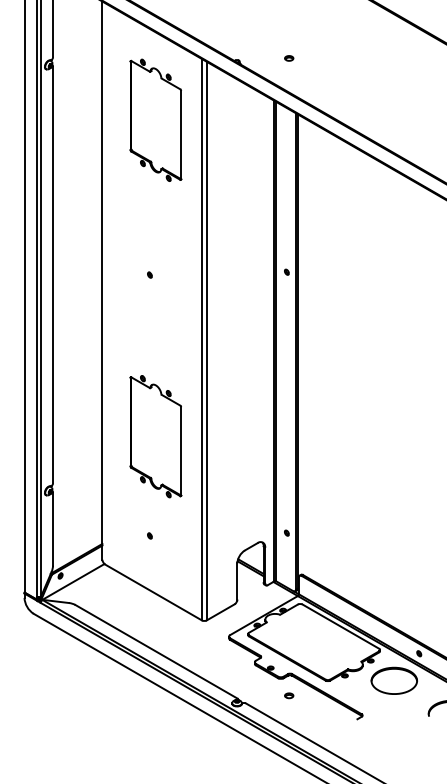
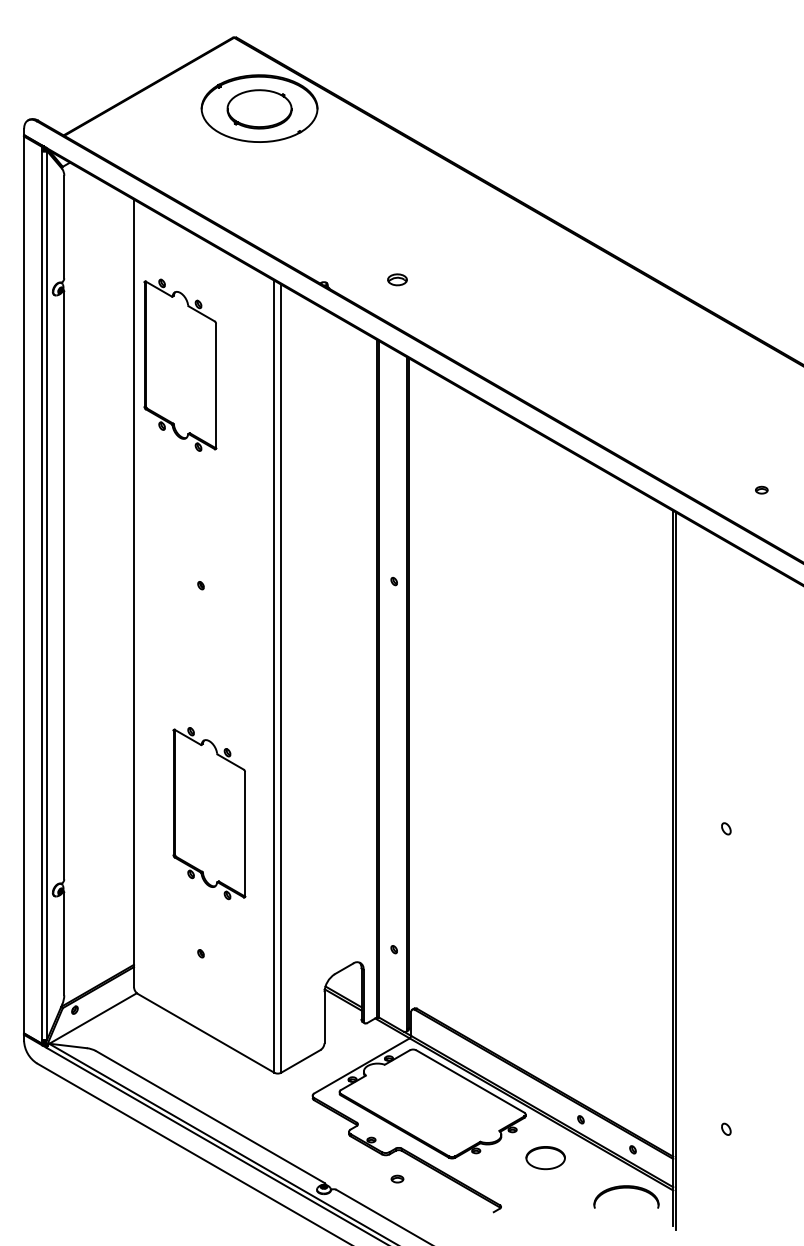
part: (289, 58) -> (397, 279), size x1.6
part: (155, 119) -> (180, 364), moved
part: (394, 680) -> (545, 1157), size x0.6

